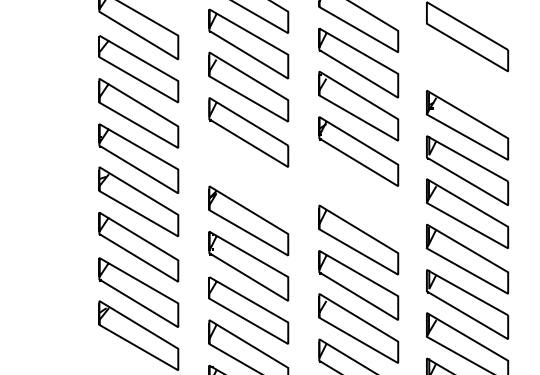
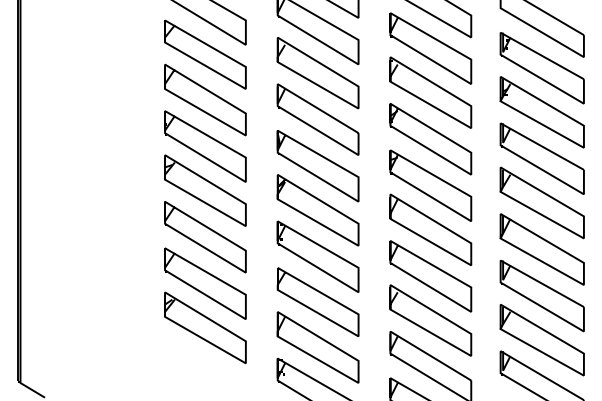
part: (466, 82) -> (541, 68), added
part: (248, 178) -> (317, 166), added
part: (358, 196) -> (430, 185), added

